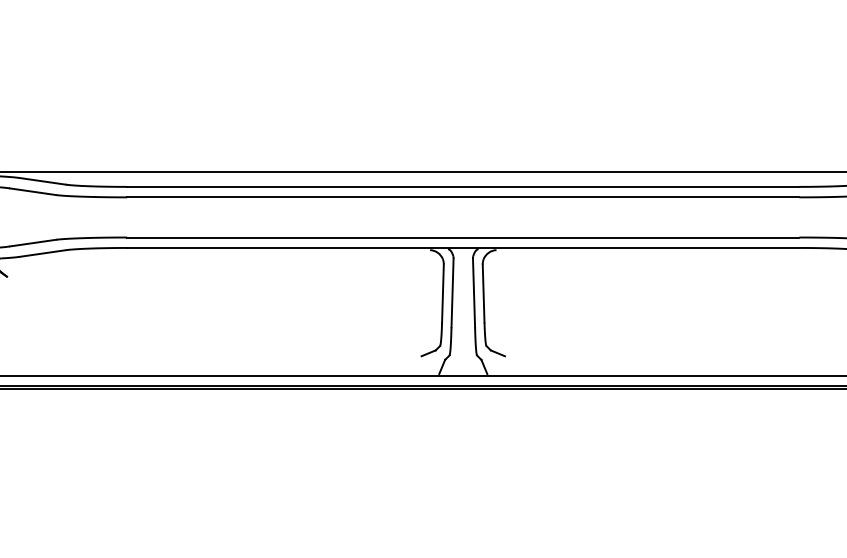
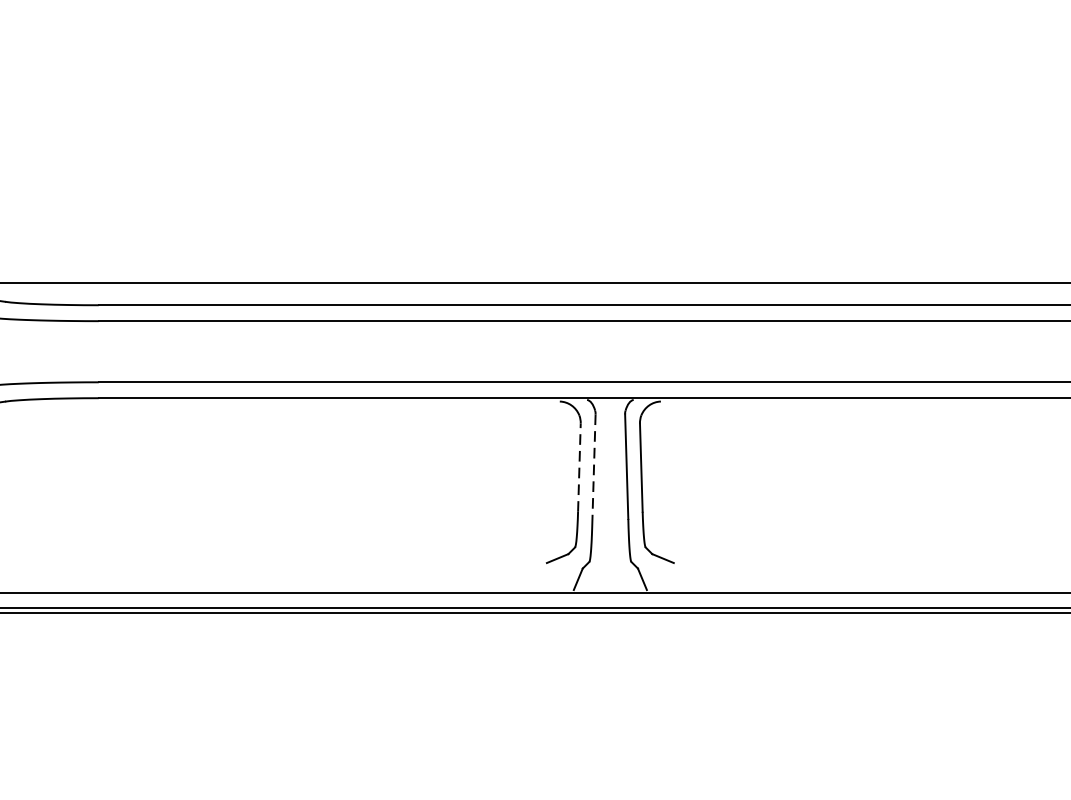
line: (442, 293) -> (578, 467), solid -> dashed
line: (452, 293) -> (593, 467), solid -> dashed

